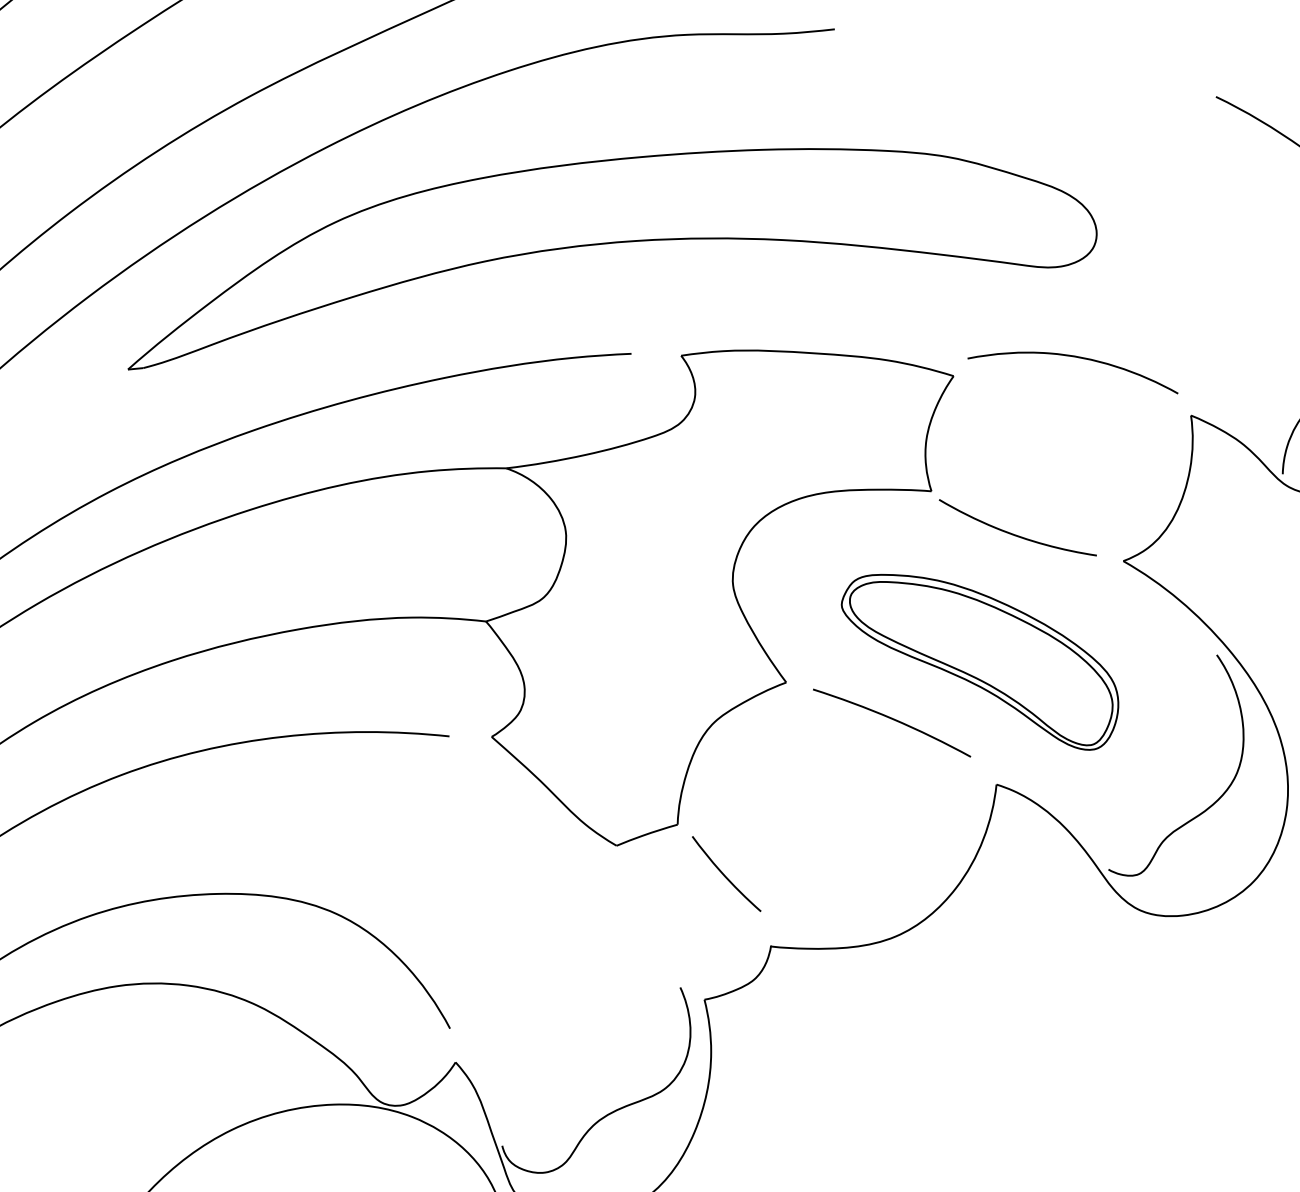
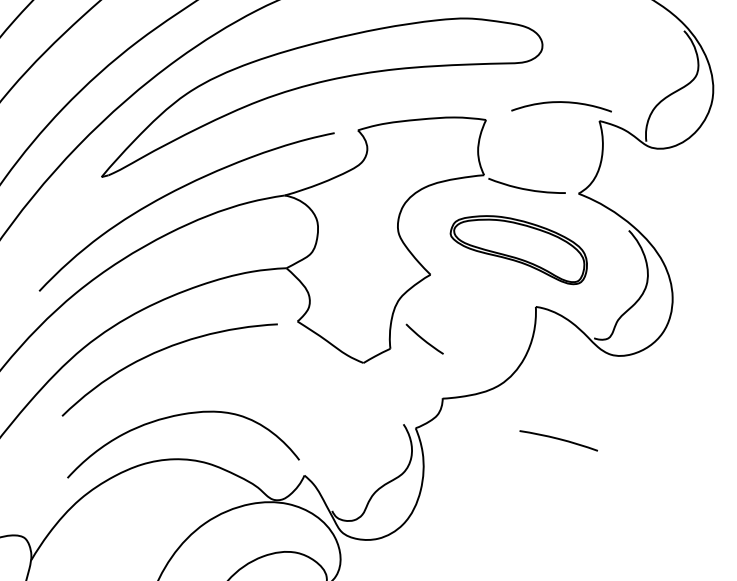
curve: (1079, 360) -> (563, 103), moved
curve: (891, 720) -> (558, 439), moved
curve: (724, 872) -> (423, 338), moved

